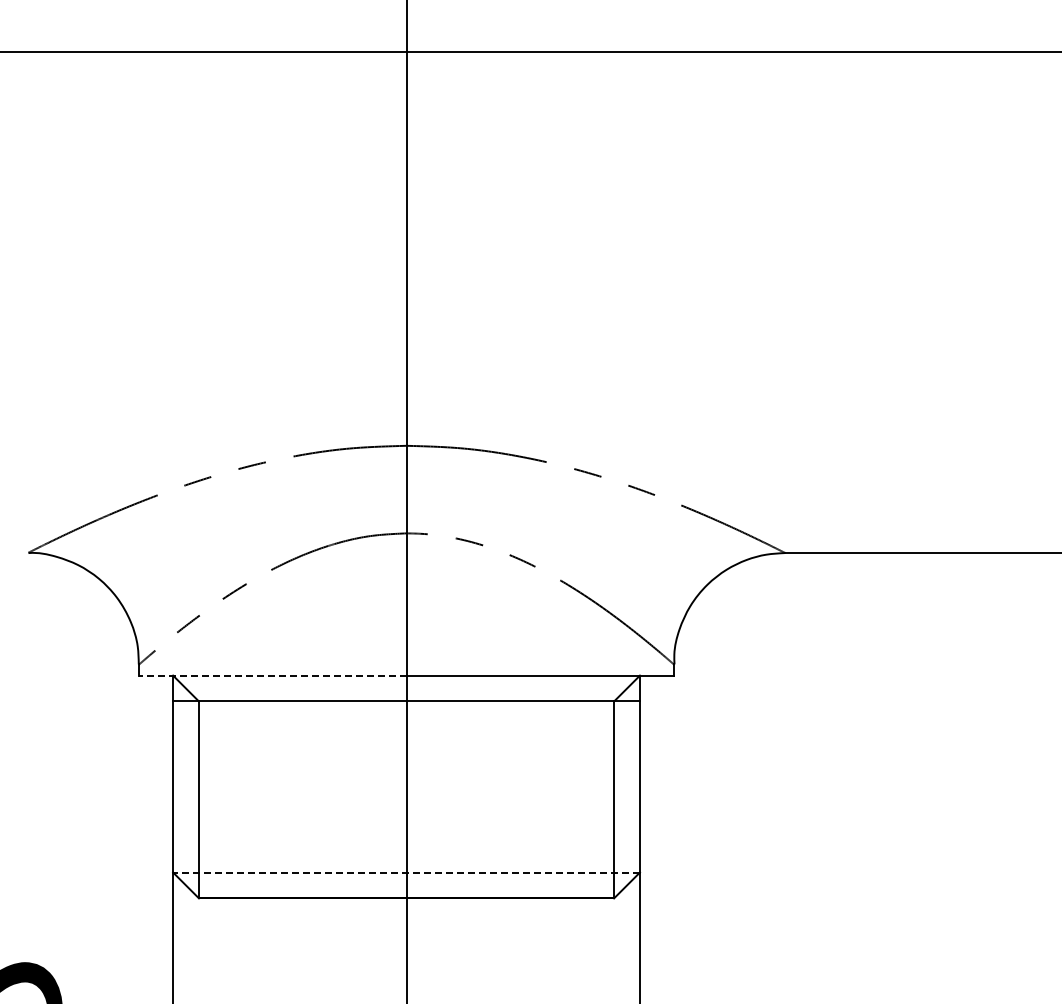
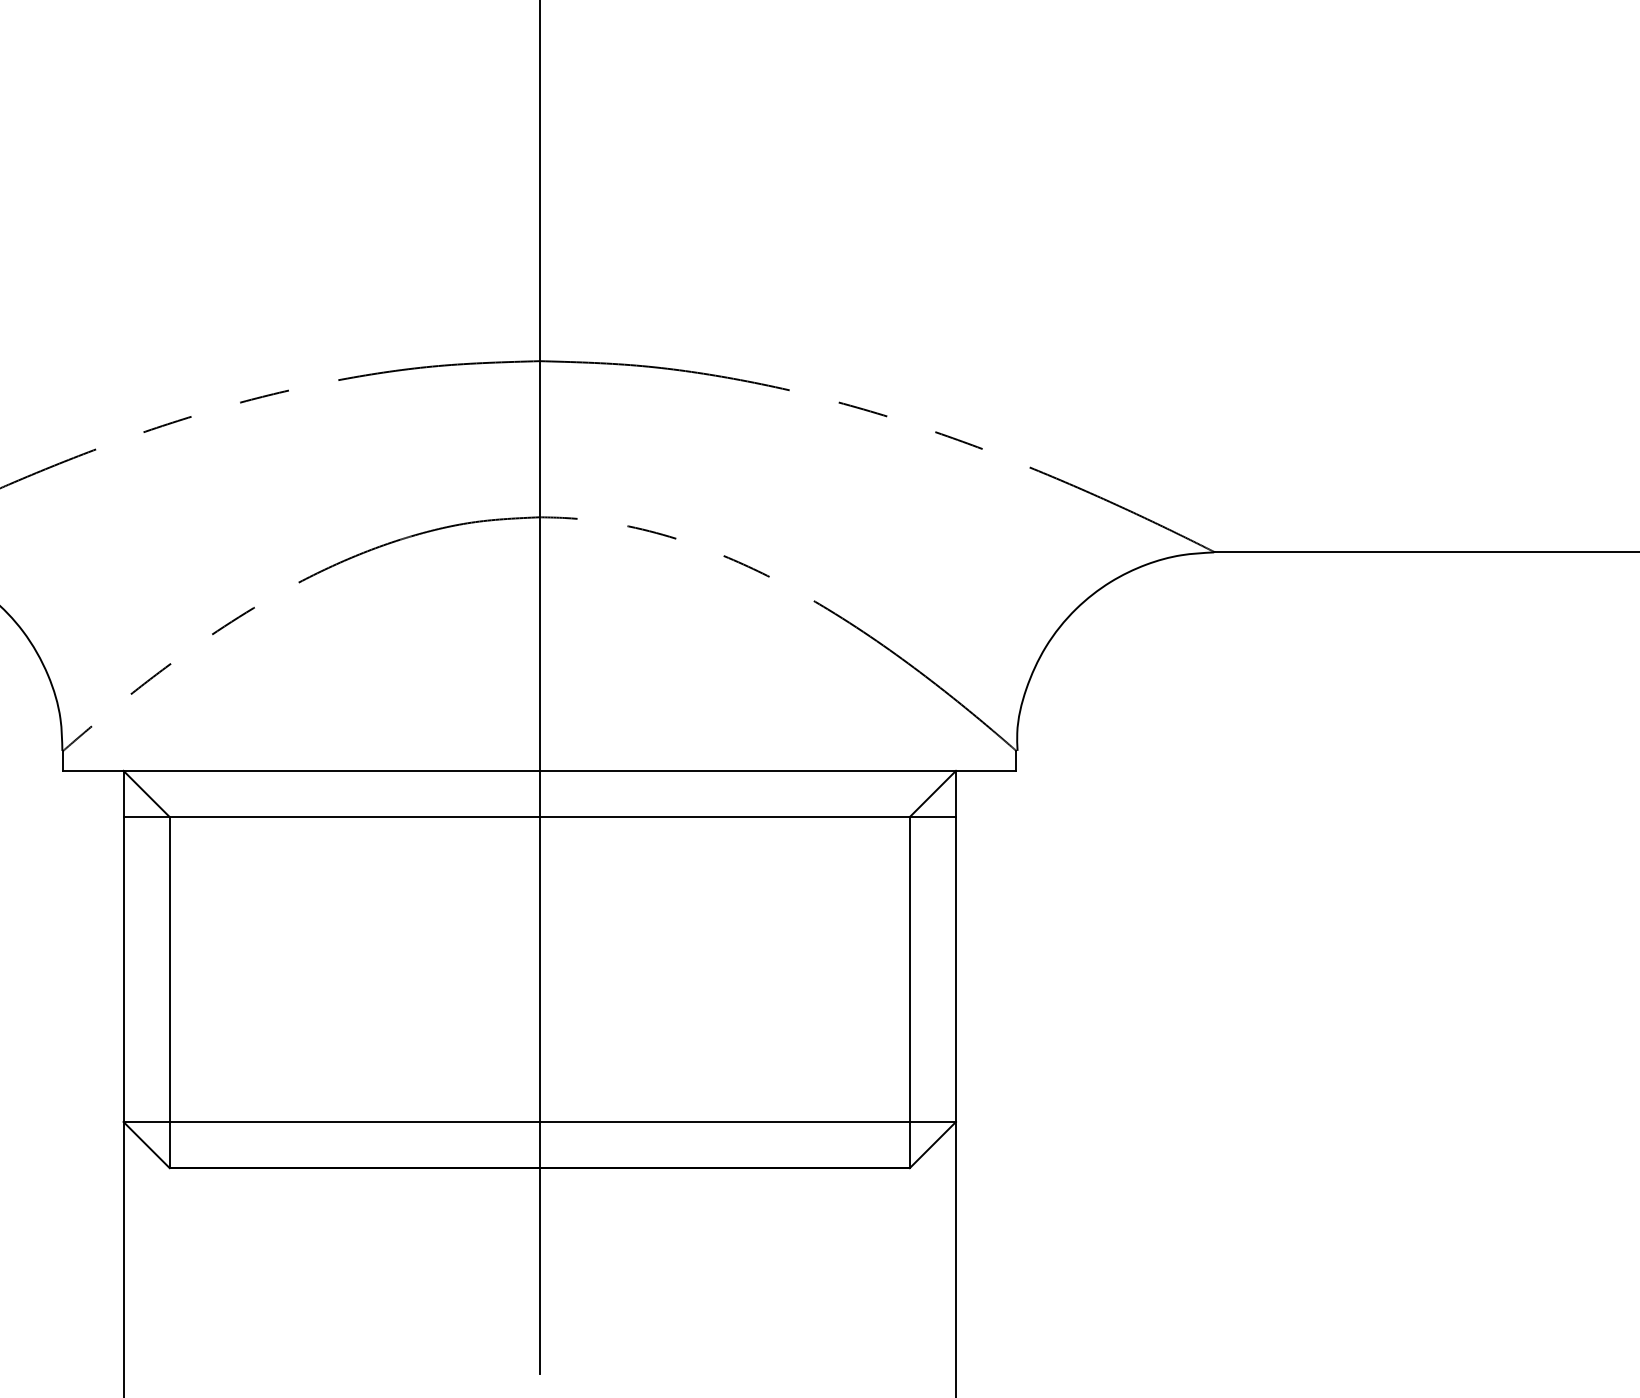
line: (272, 675) -> (300, 770), dashed -> solid
line: (406, 872) -> (539, 1121), dashed -> solid

